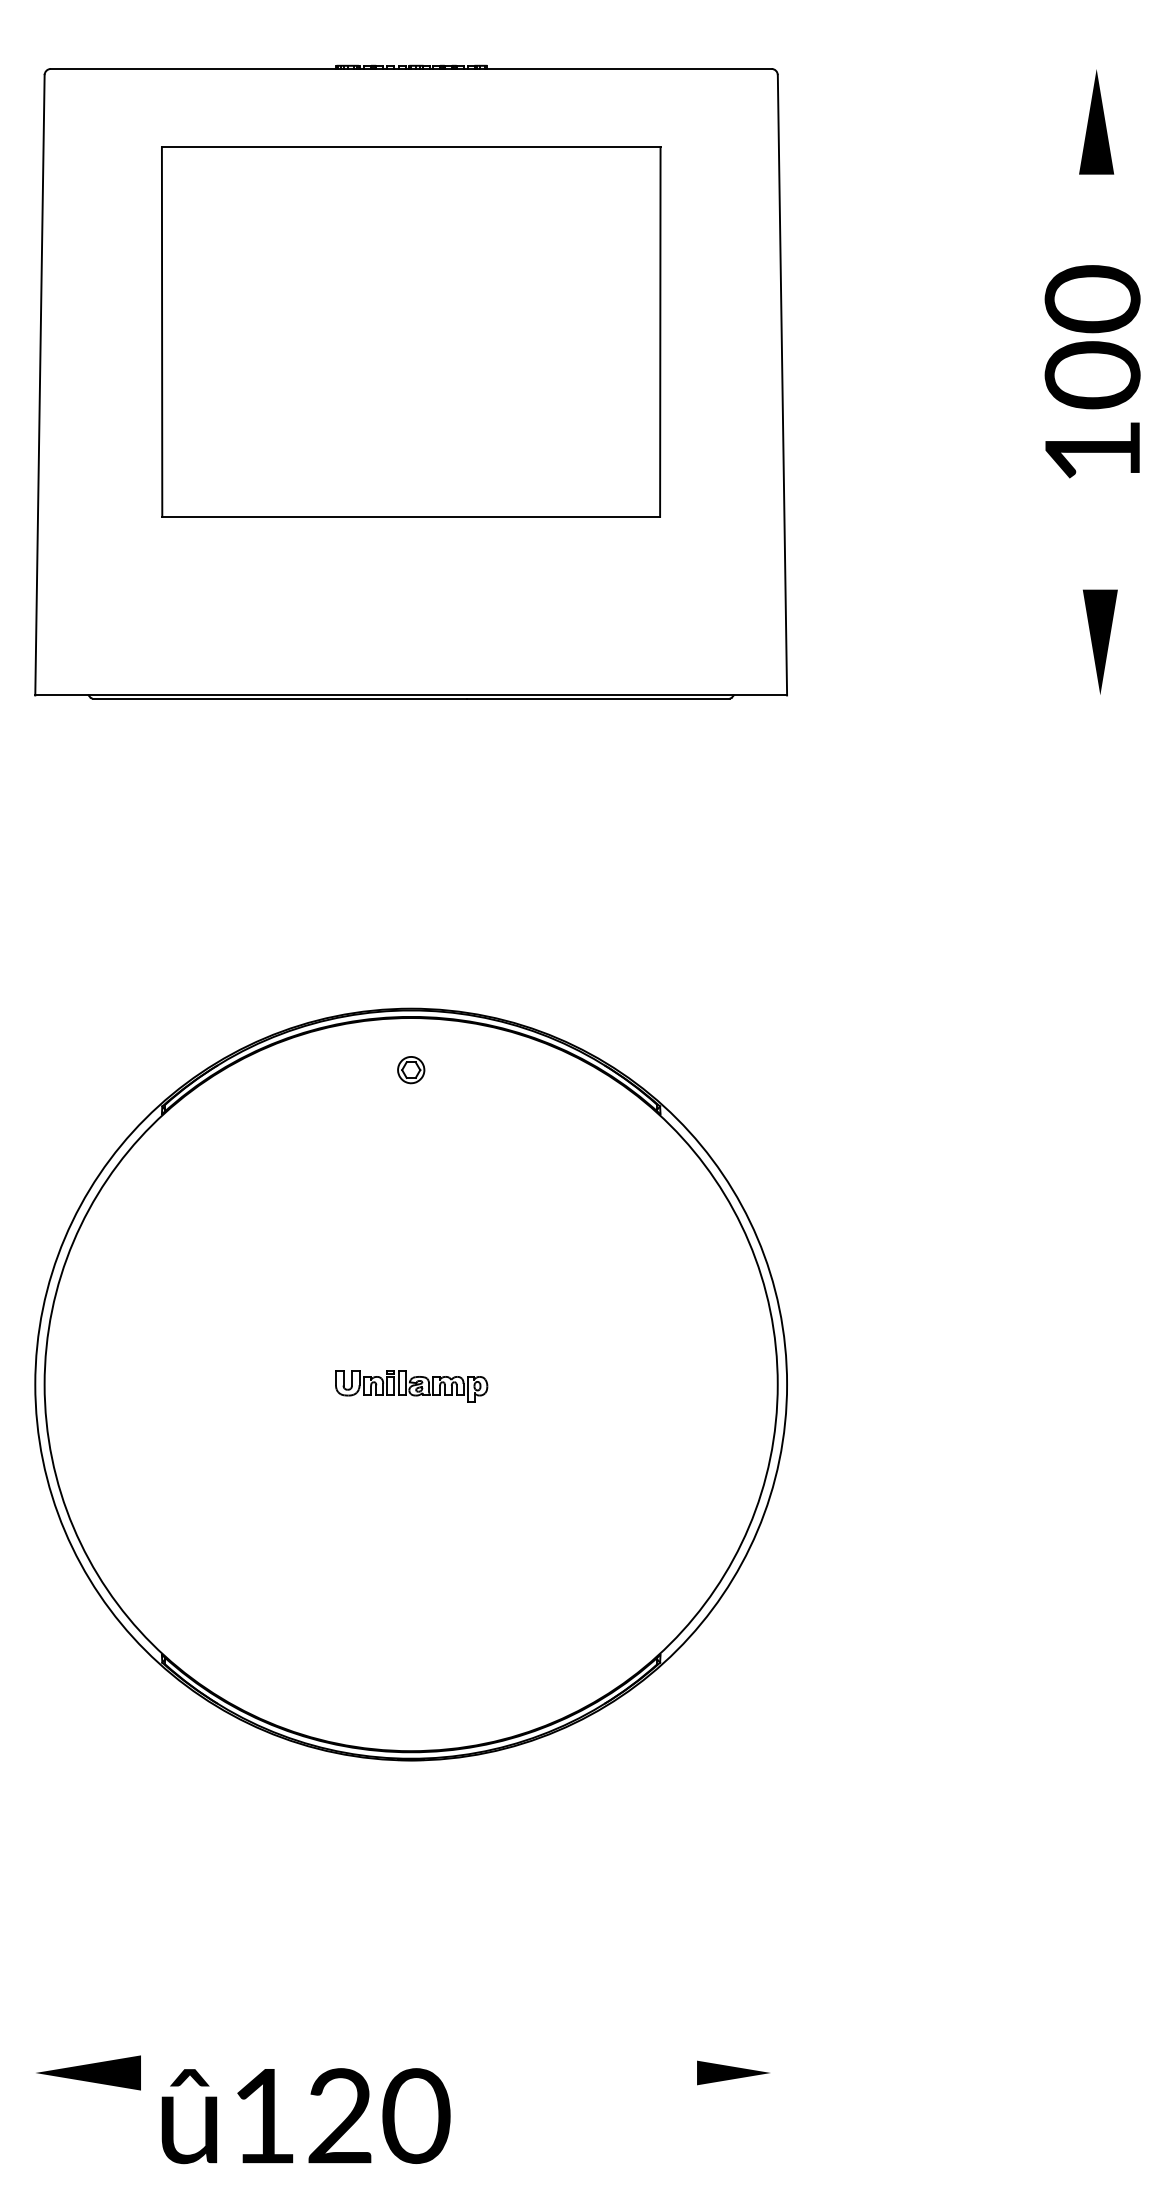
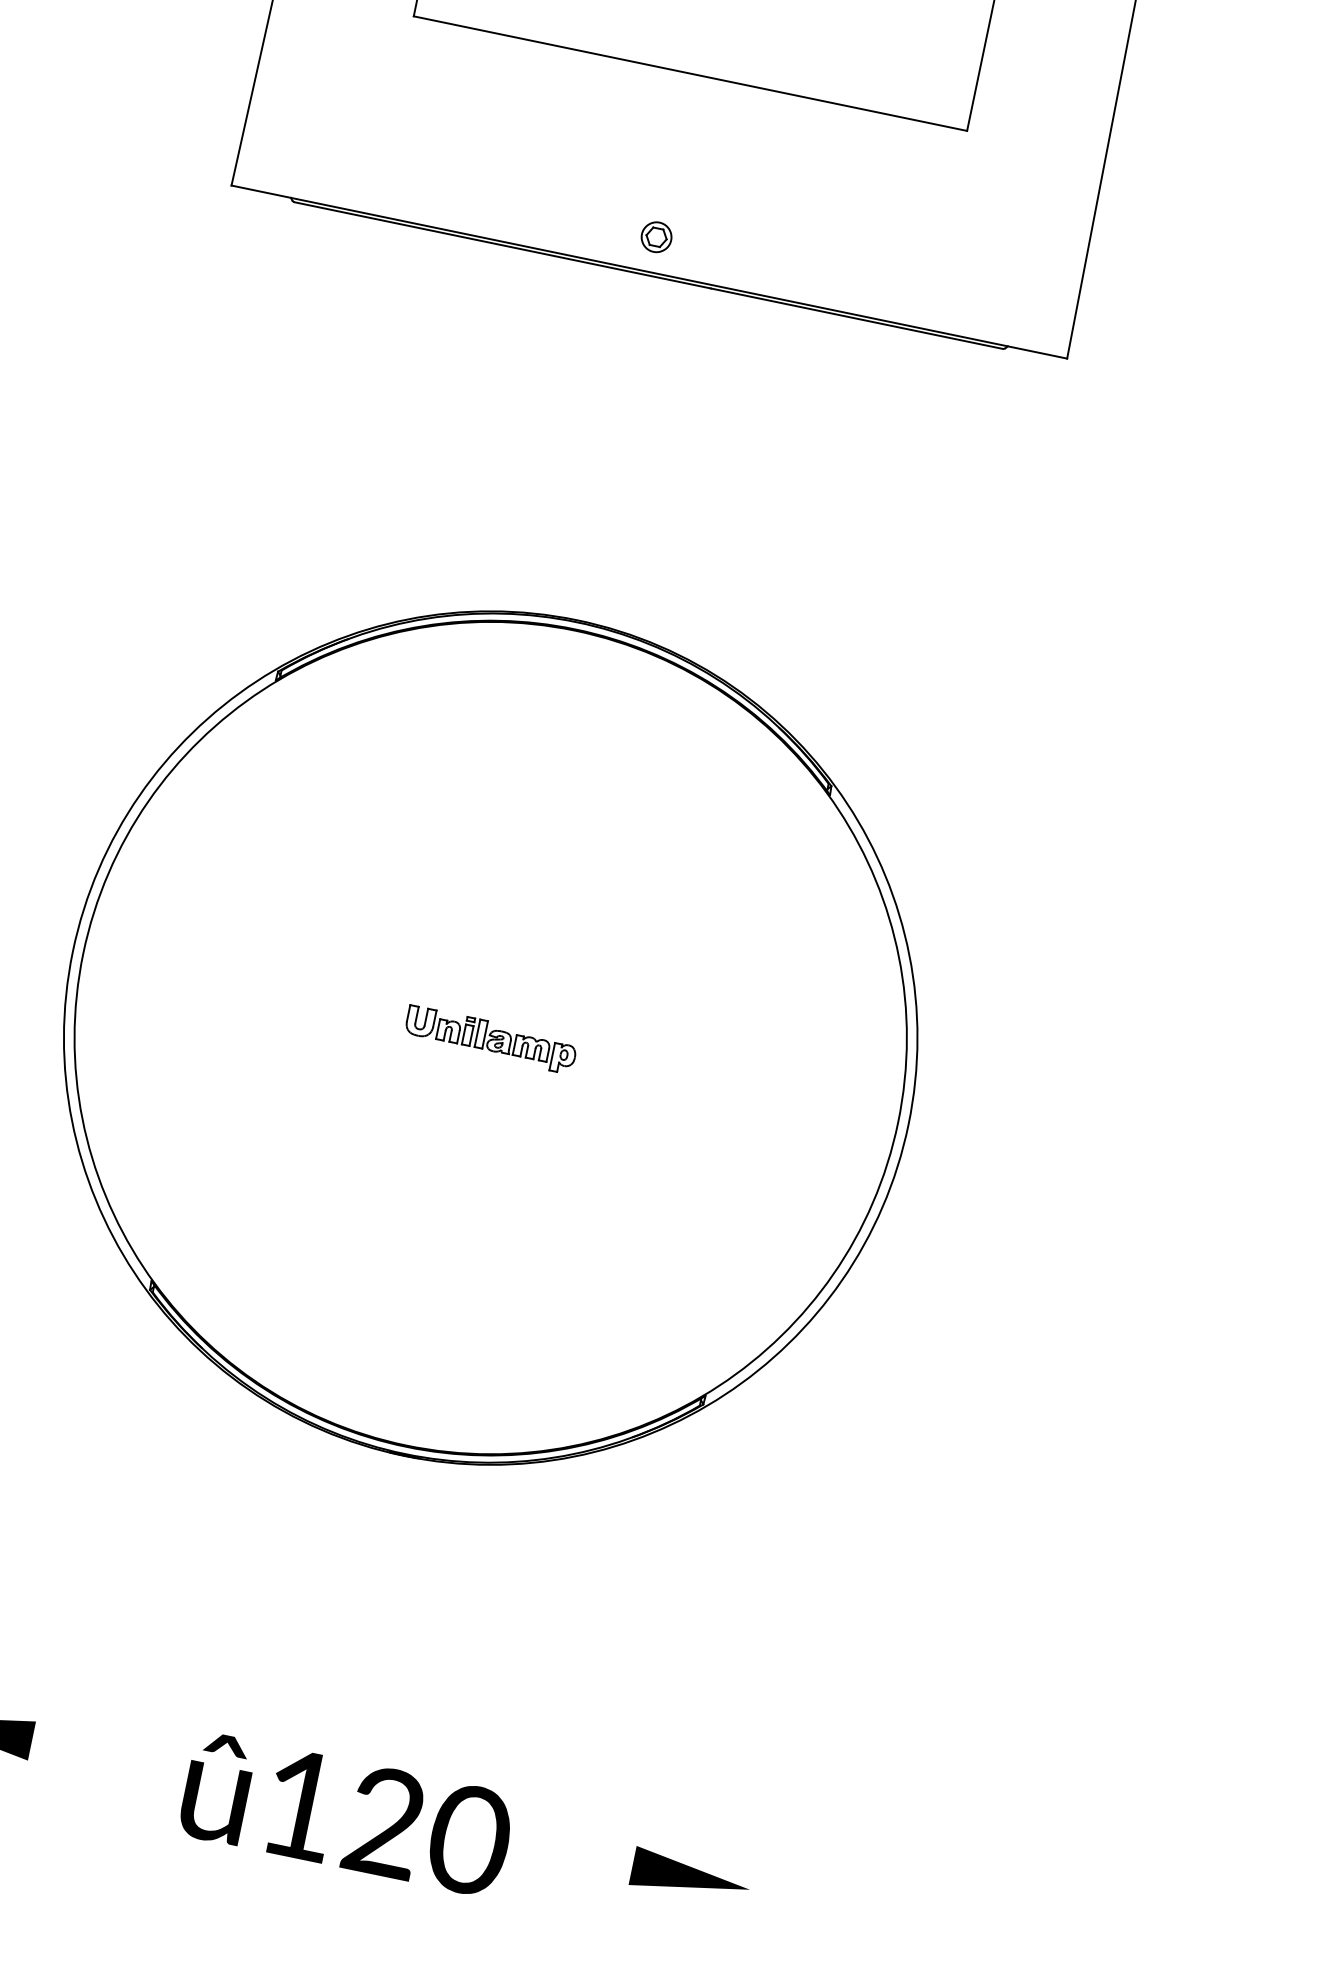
part: (411, 1070) -> (656, 237), moved
part: (733, 2072) -> (690, 1876), size x1.43
text: (305, 2116) -> (346, 1814), moved

